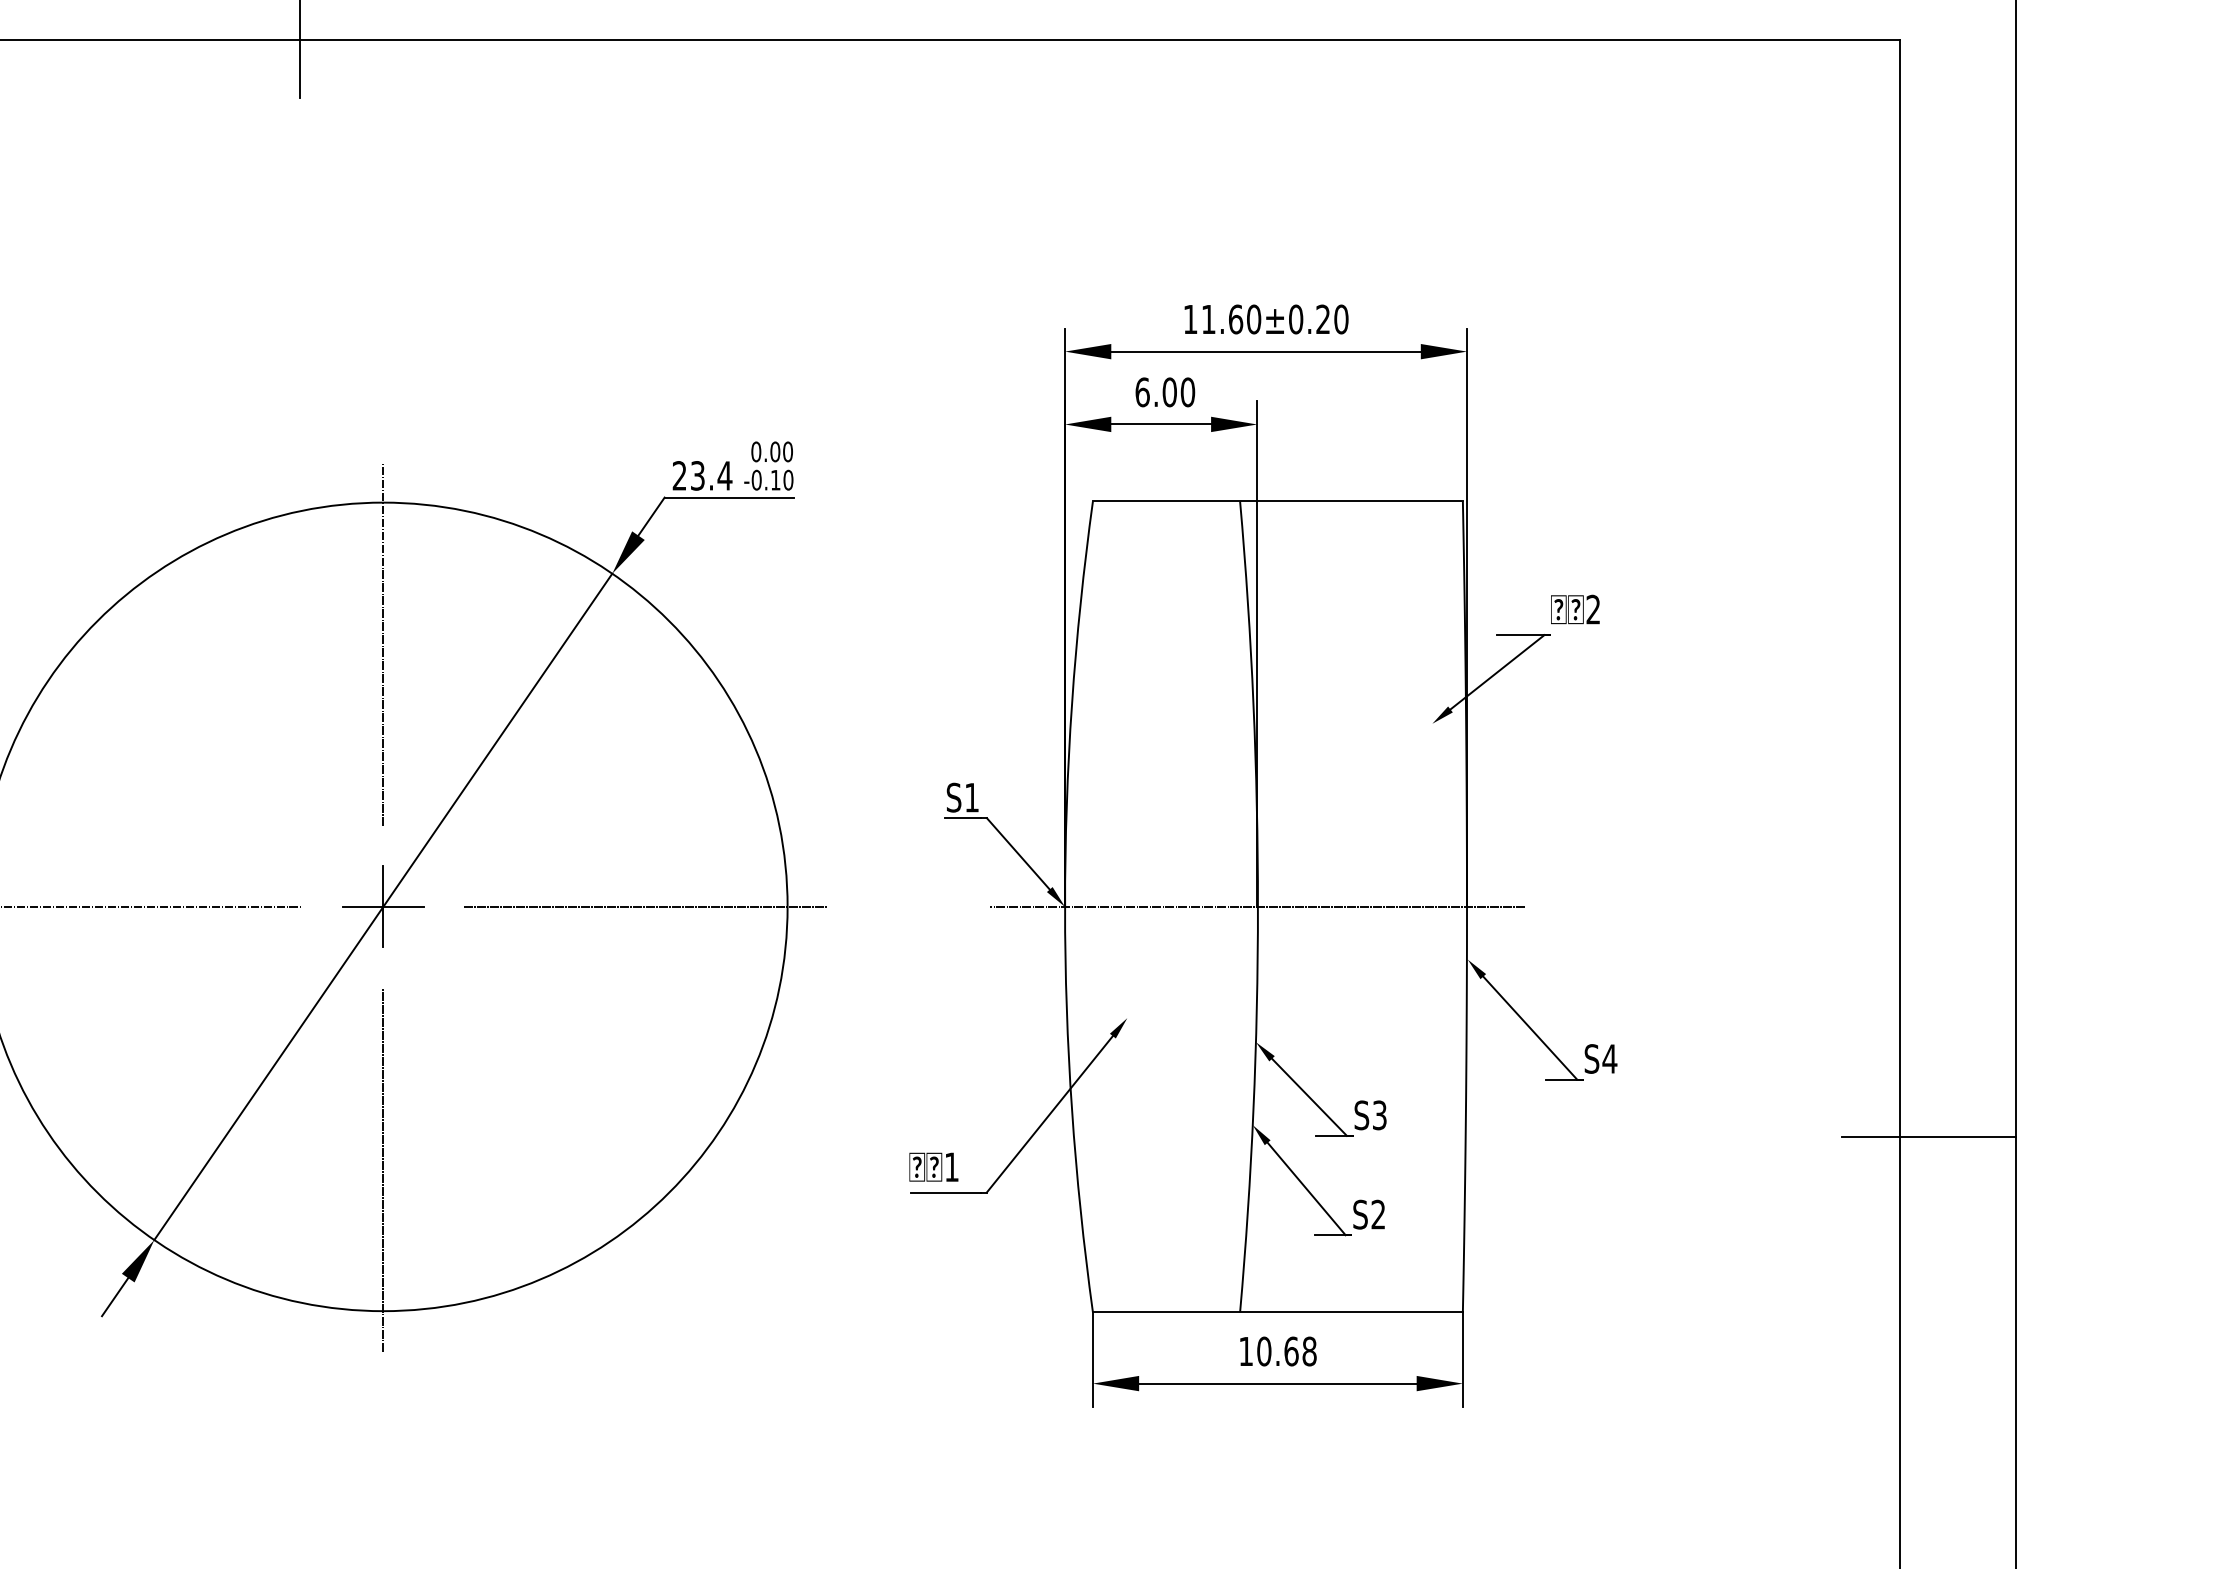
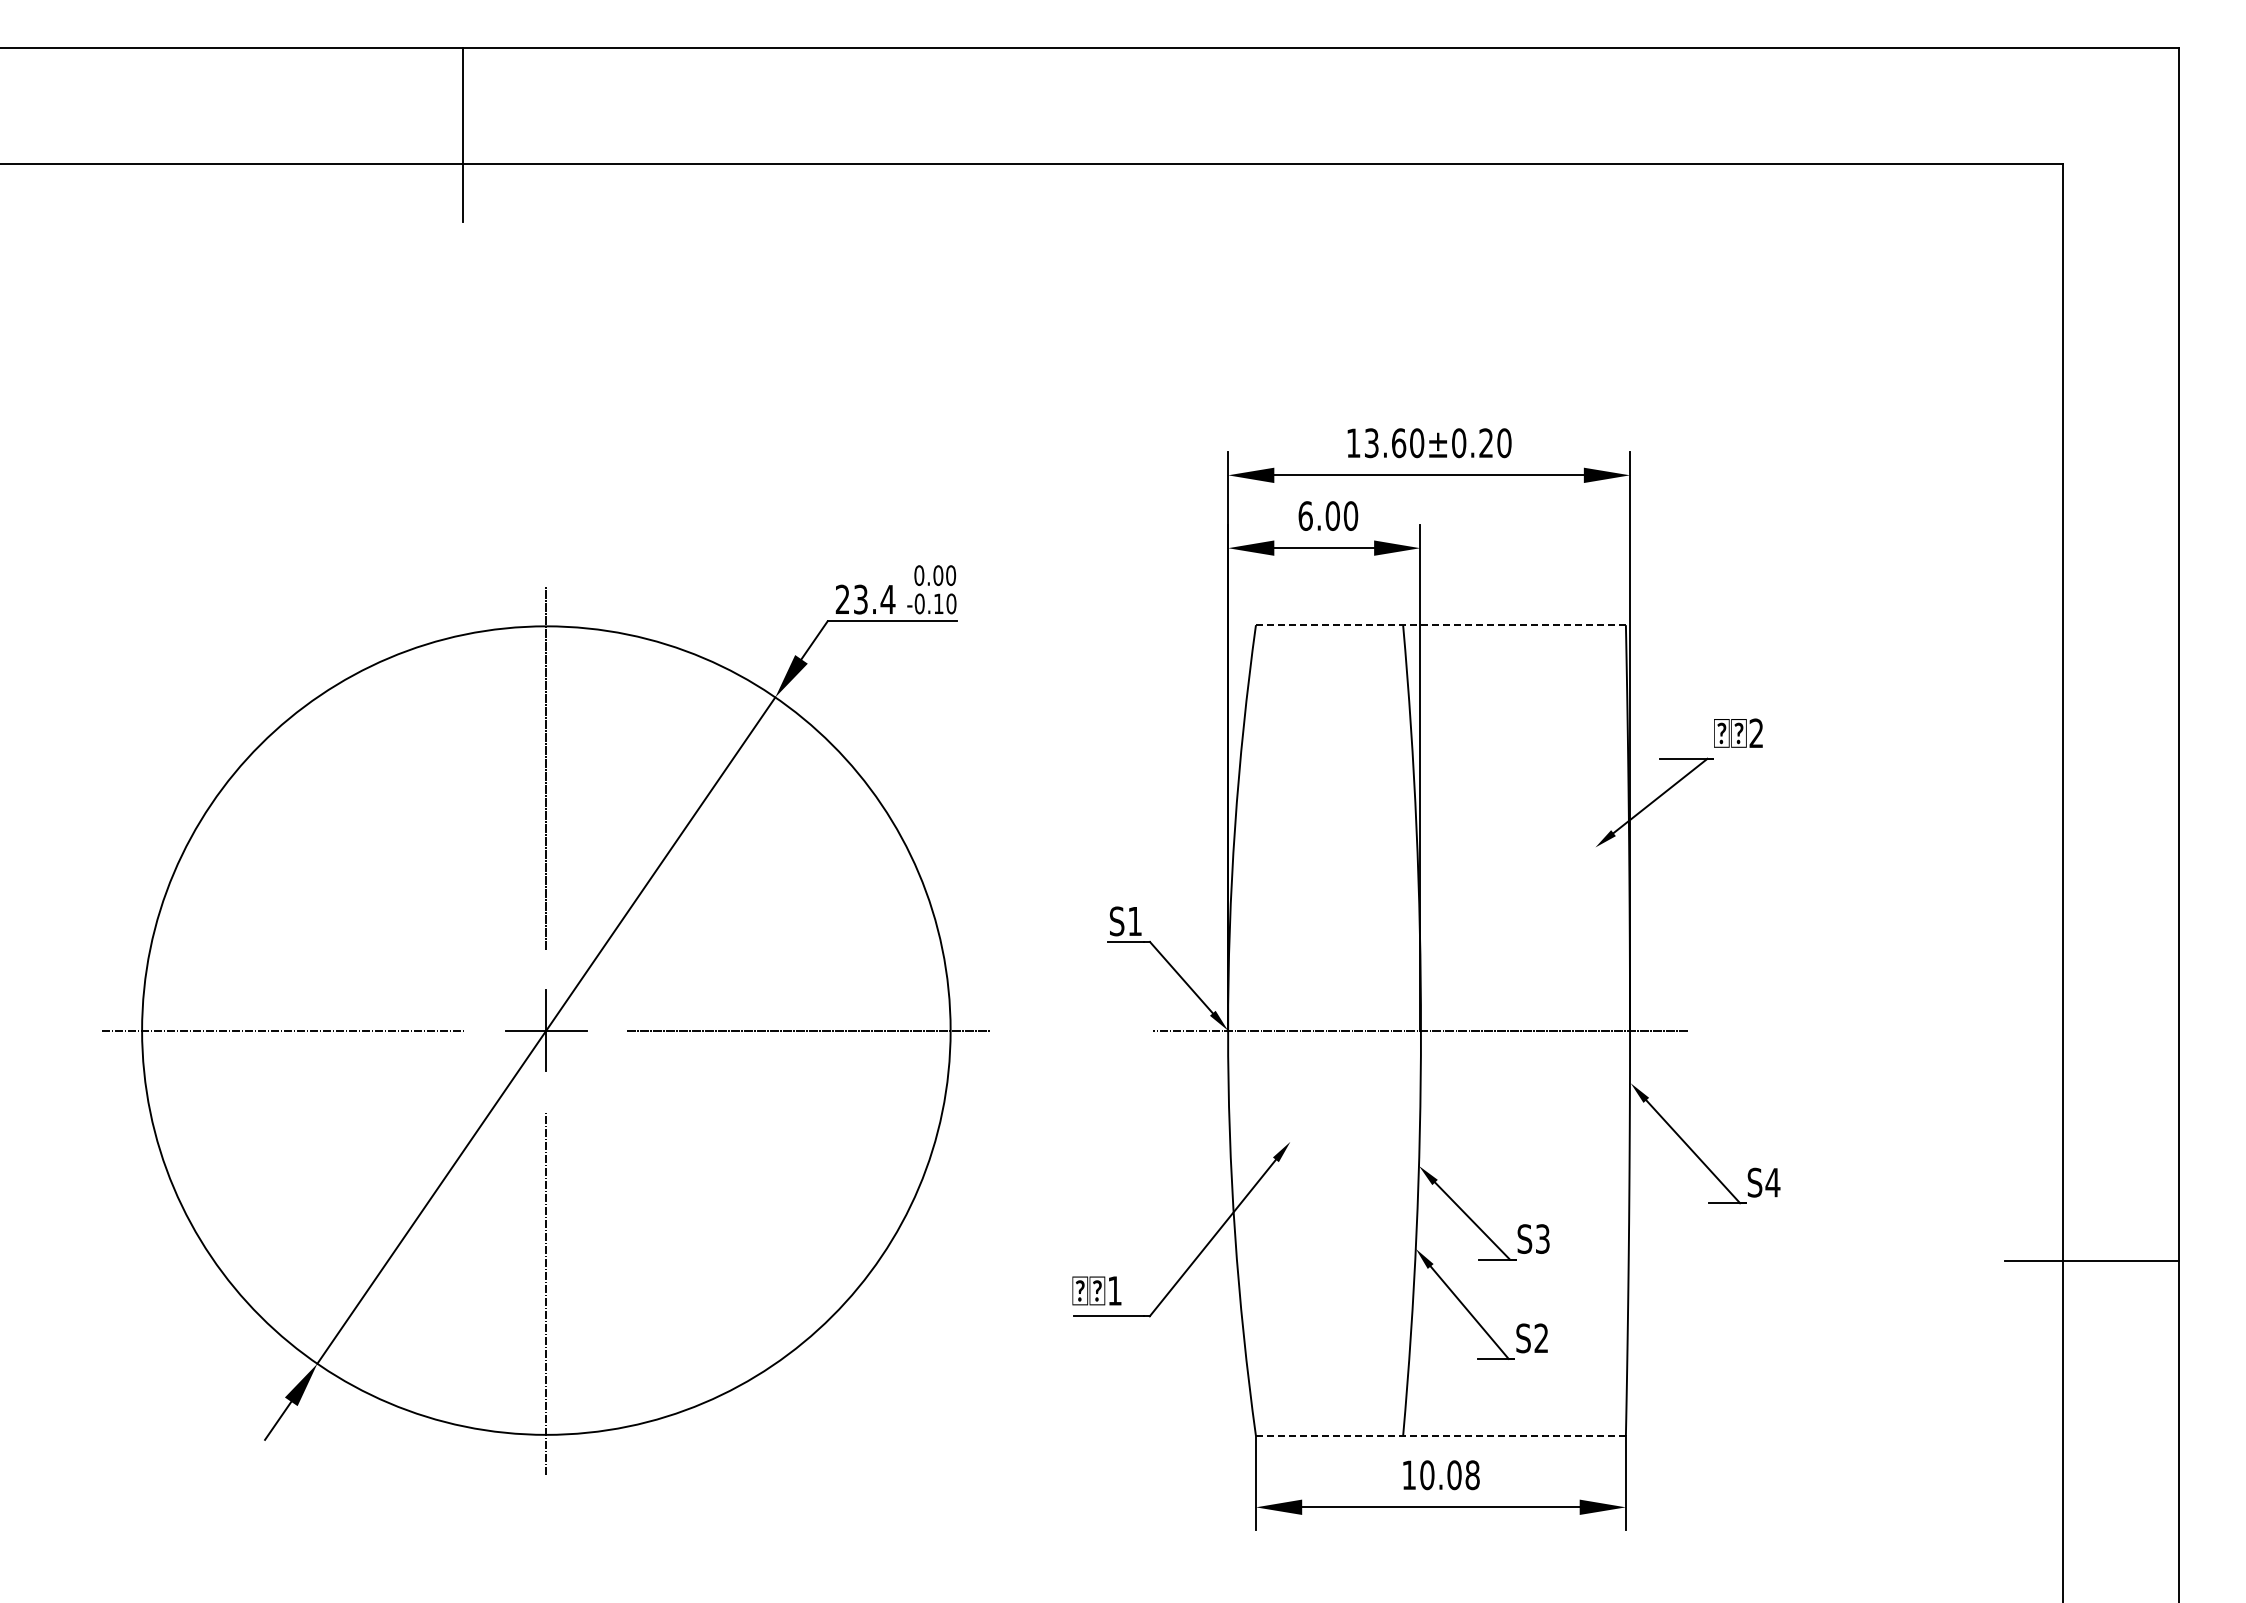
text: (1208, 319) -> (1371, 443), 11.60±0.20 -> 13.60±0.20
line: (1277, 501) -> (1440, 625), solid -> dashed
line: (1277, 1312) -> (1440, 1436), solid -> dashed
text: (1291, 1350) -> (1454, 1474), 10.68 -> 10.08

